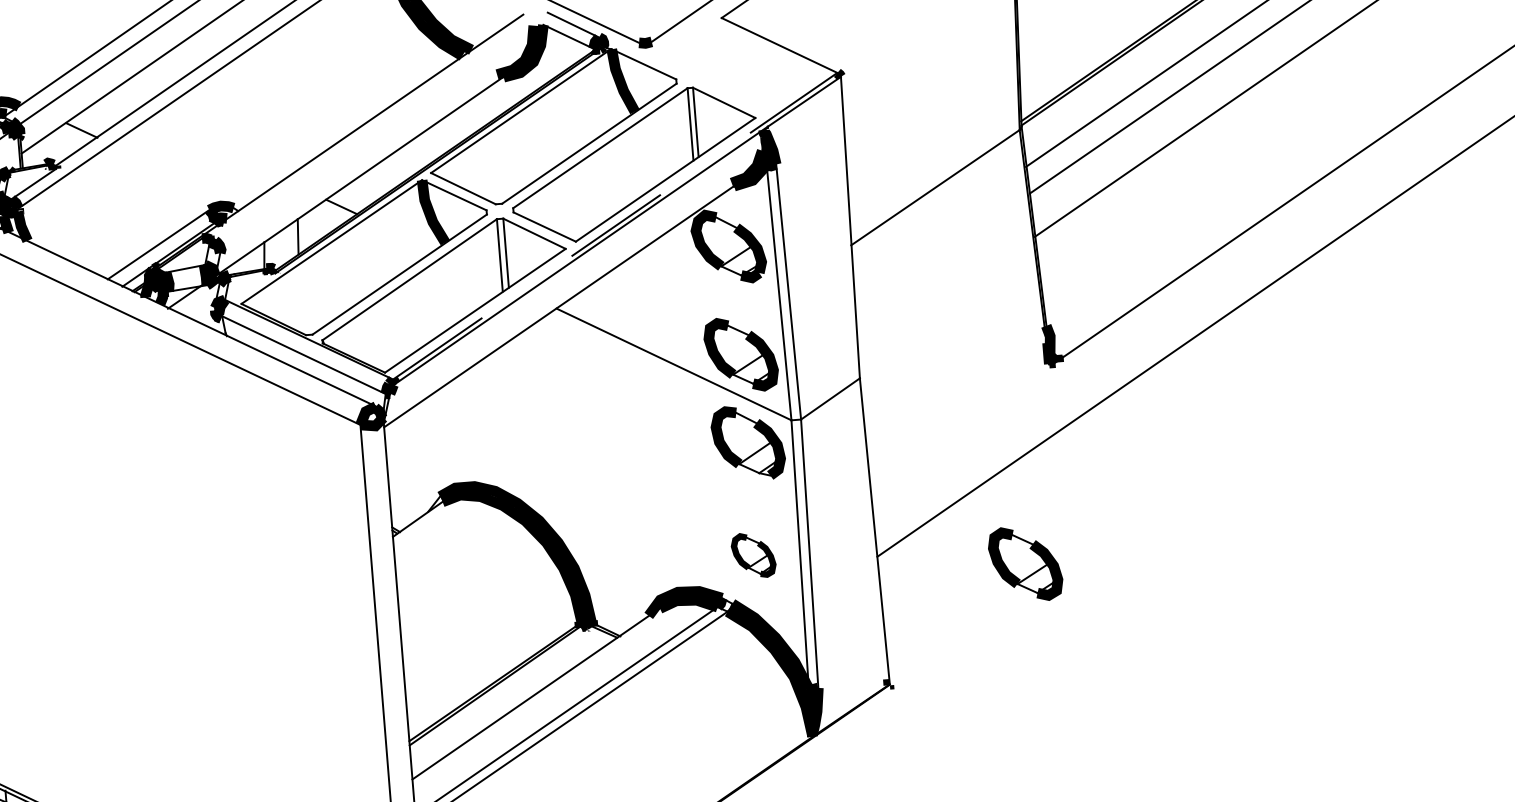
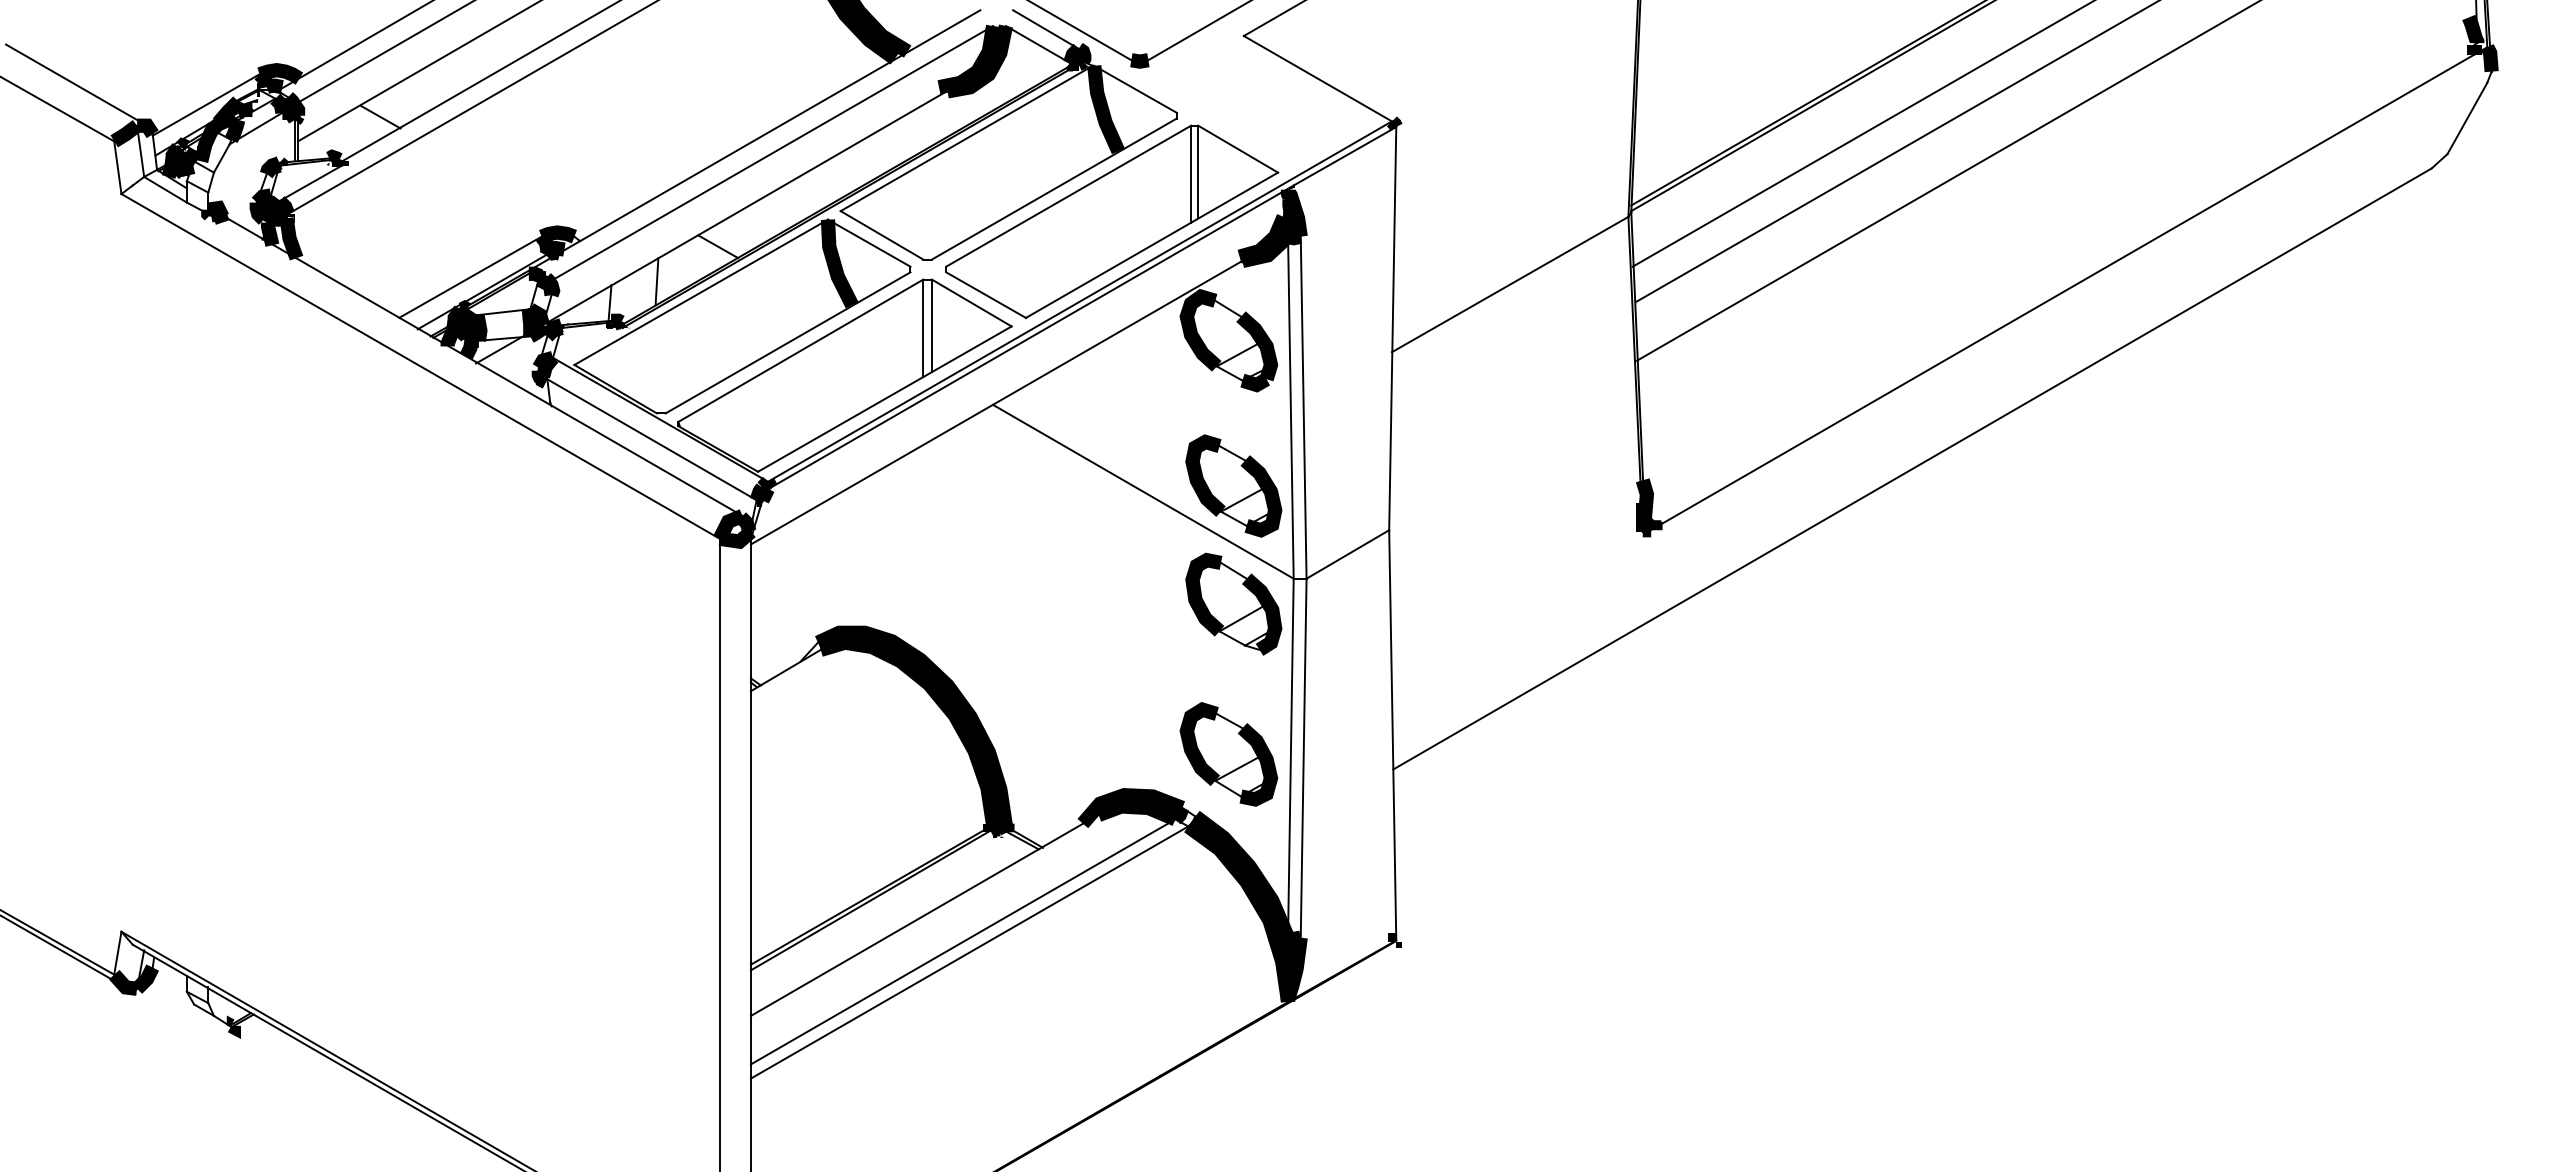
line: (375, 134) -> (770, 154), added
line: (615, 226) -> (1080, 301), dashed -> solid
part: (753, 555) -> (1228, 754), size x1.67
part: (1025, 563) -> (1589, 794), removed

